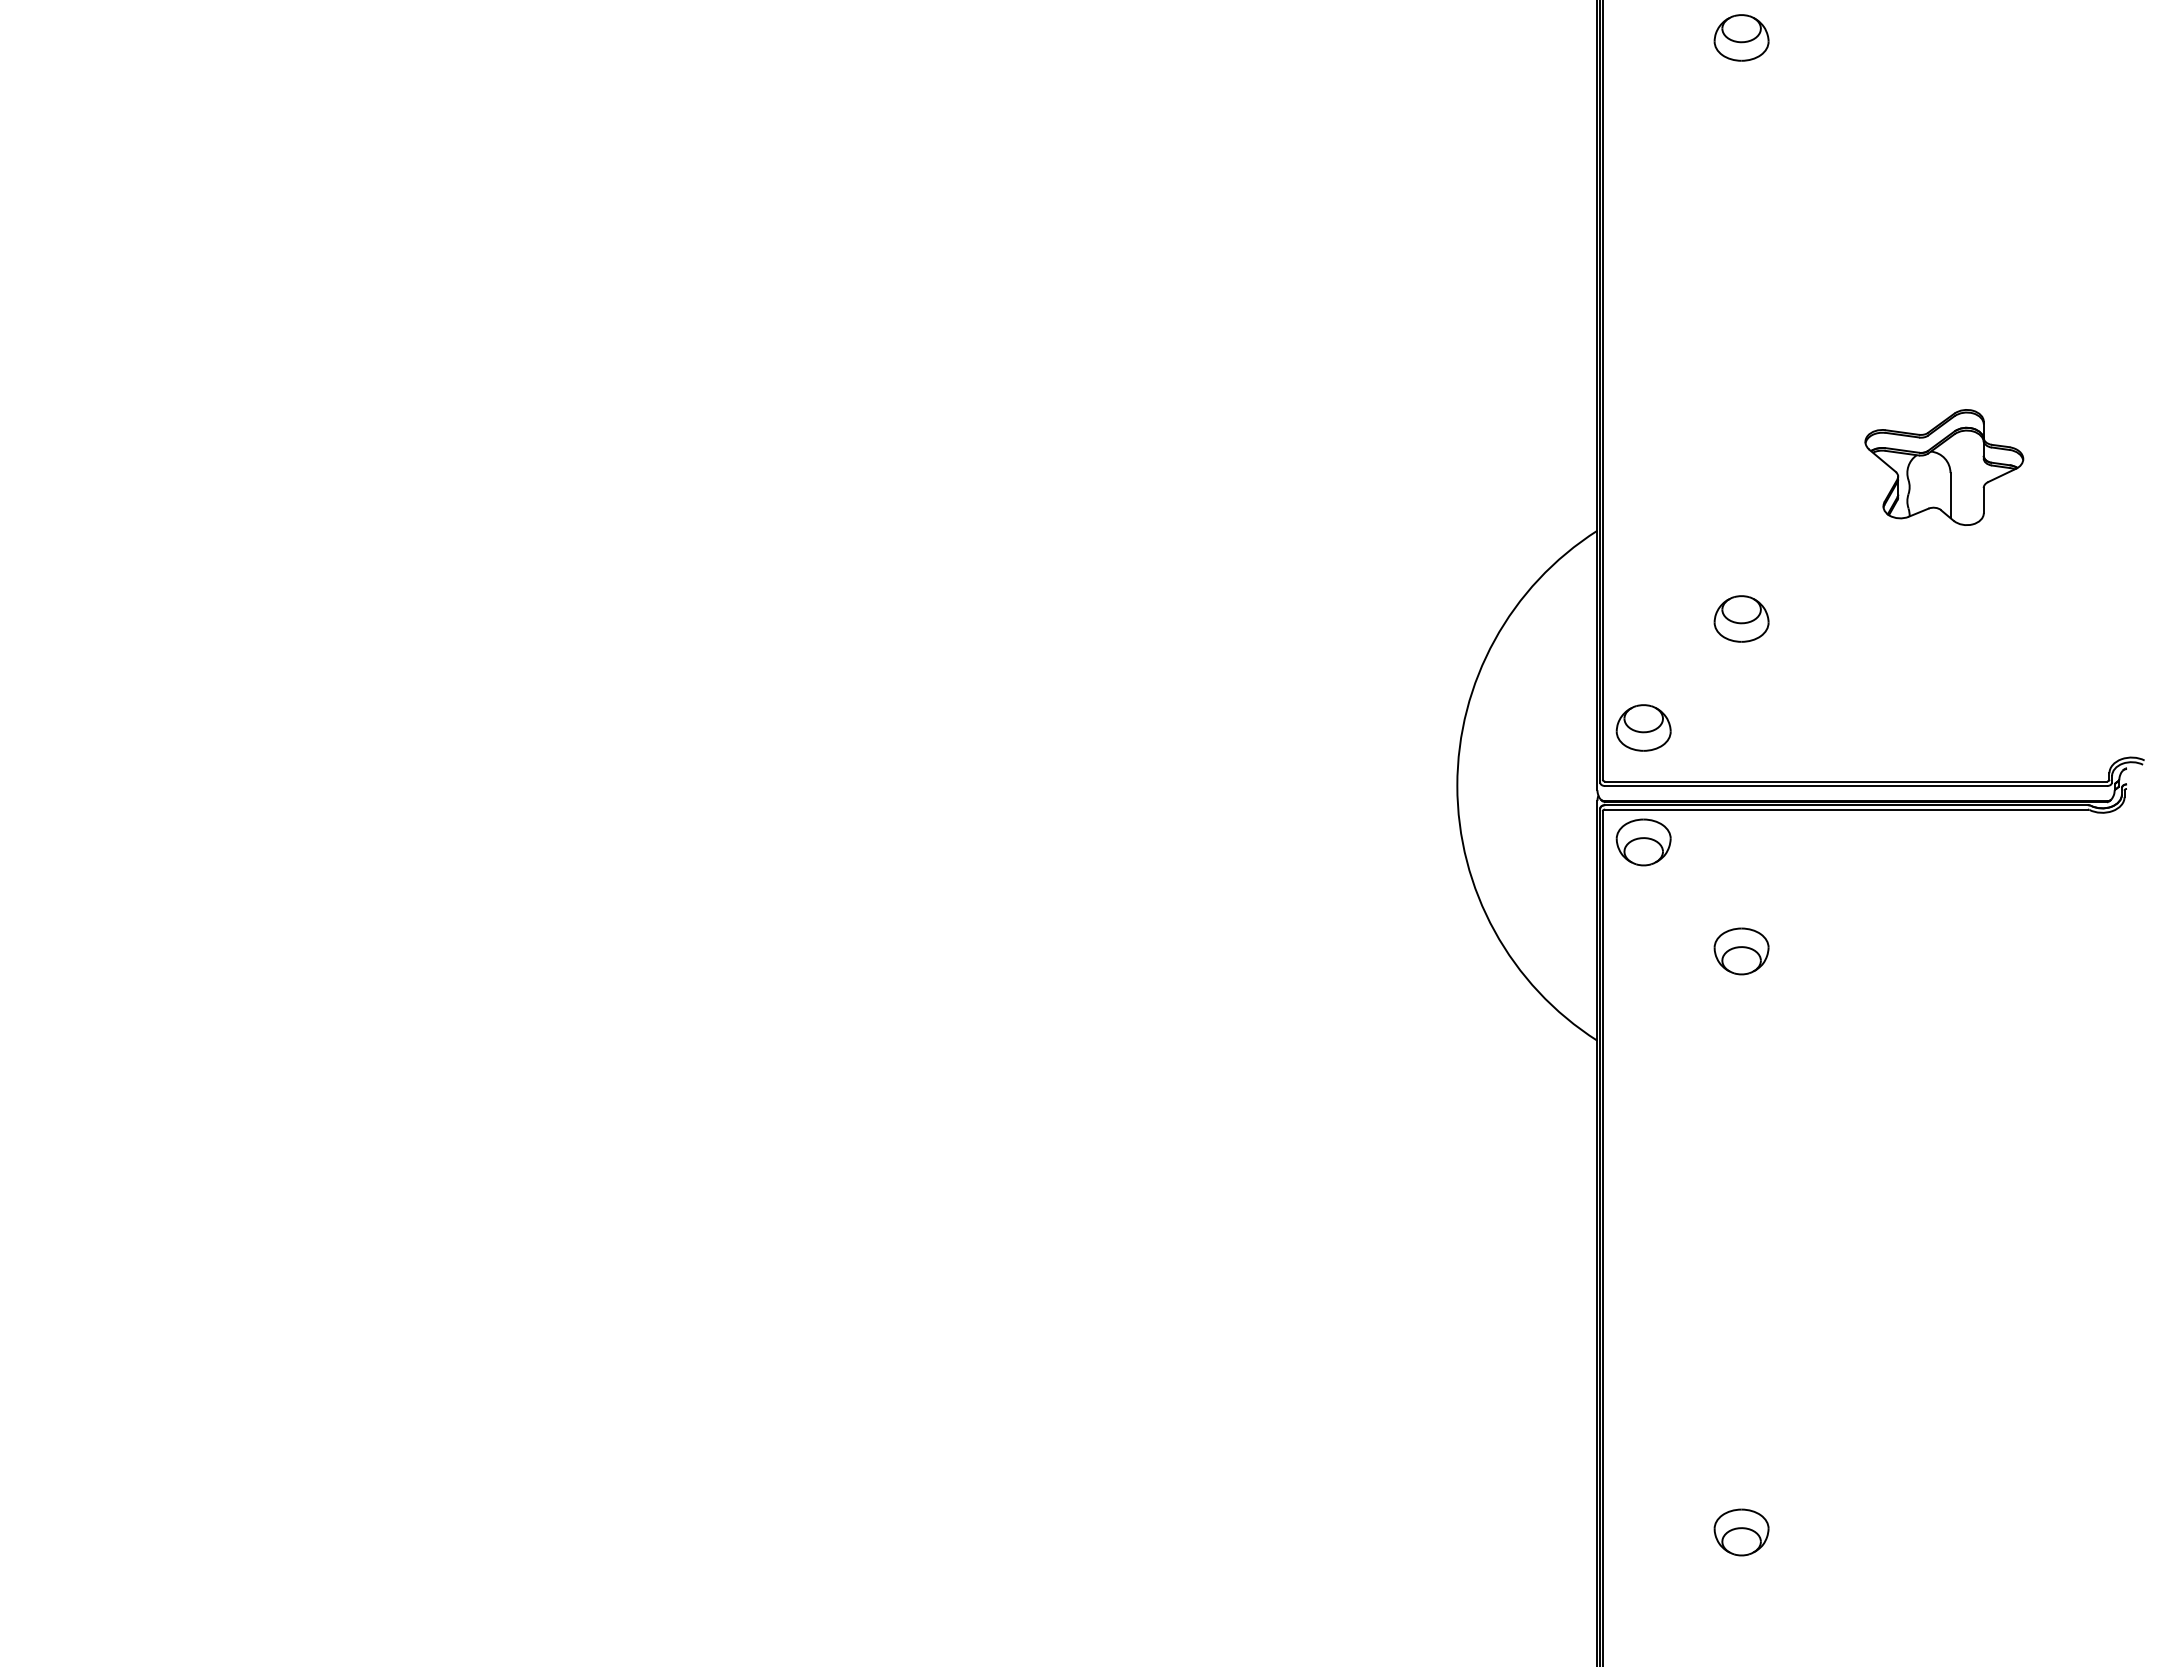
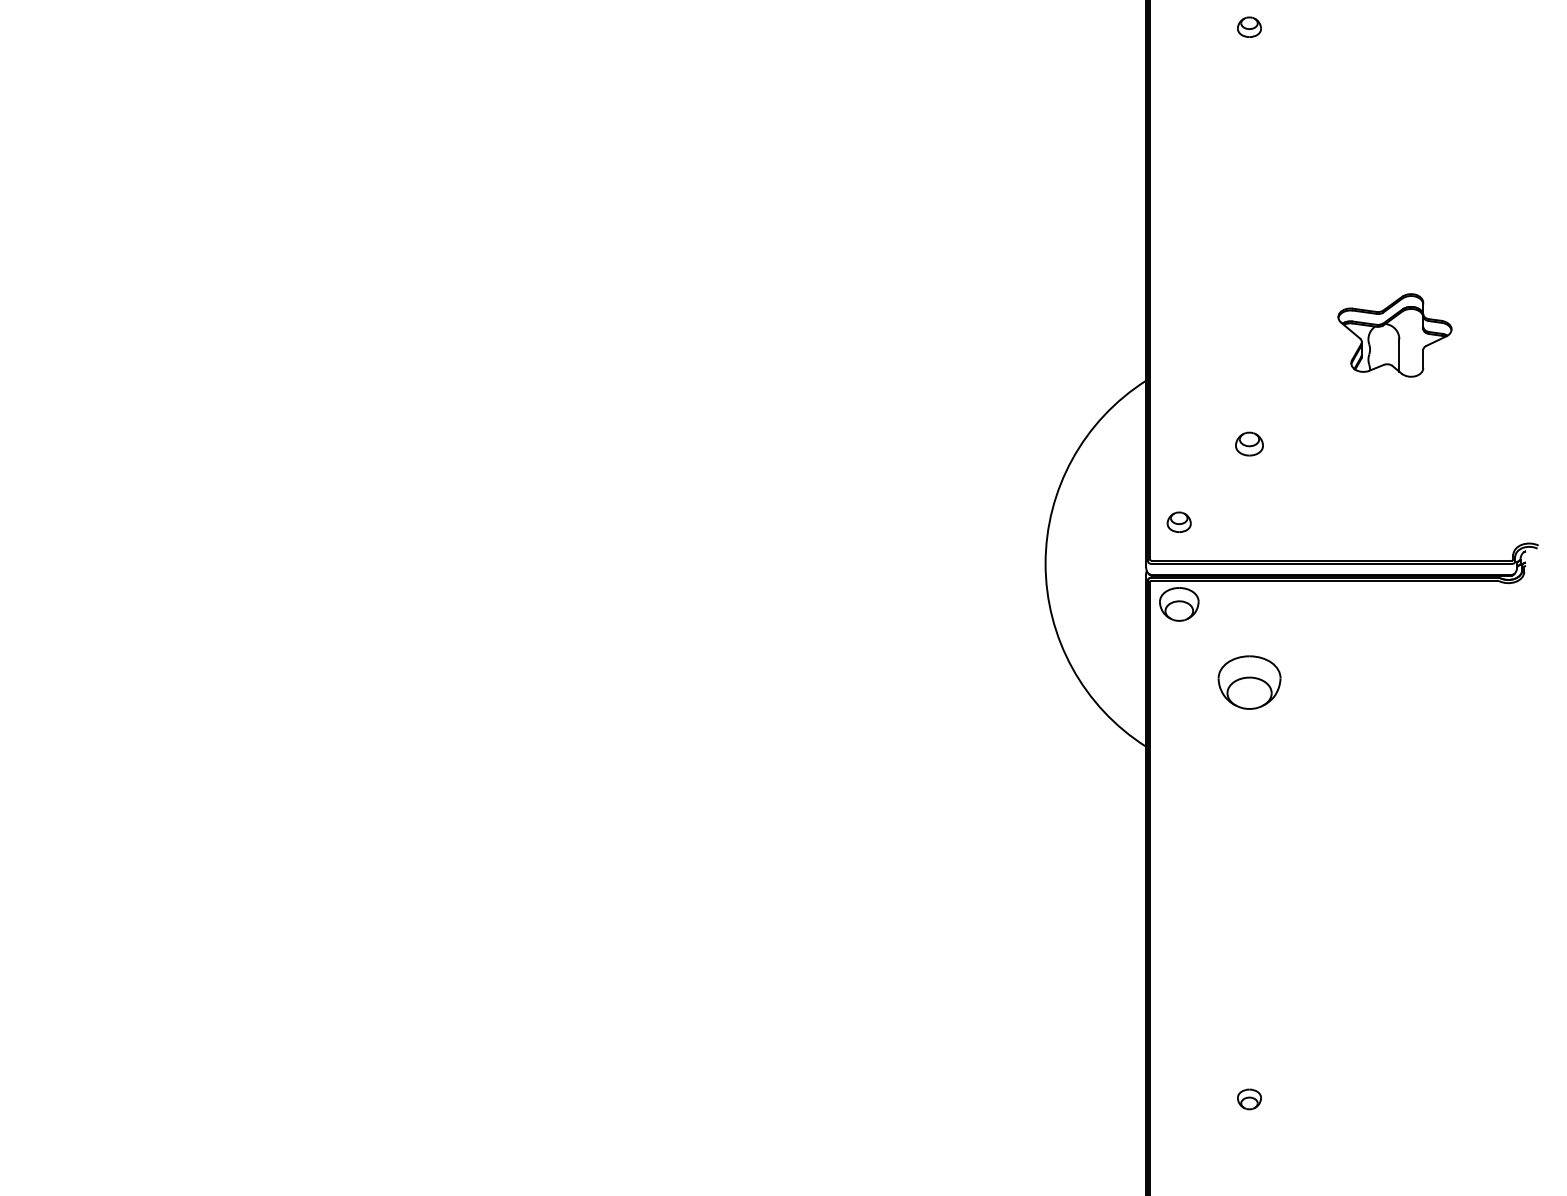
part: (1741, 37) -> (1249, 26), size x0.6
part: (1741, 618) -> (1249, 443), size x0.7
part: (1643, 727) -> (1179, 521), size x0.6
part: (1741, 951) -> (1249, 682), size x1.6
part: (1741, 1532) -> (1249, 1099), size x0.6

